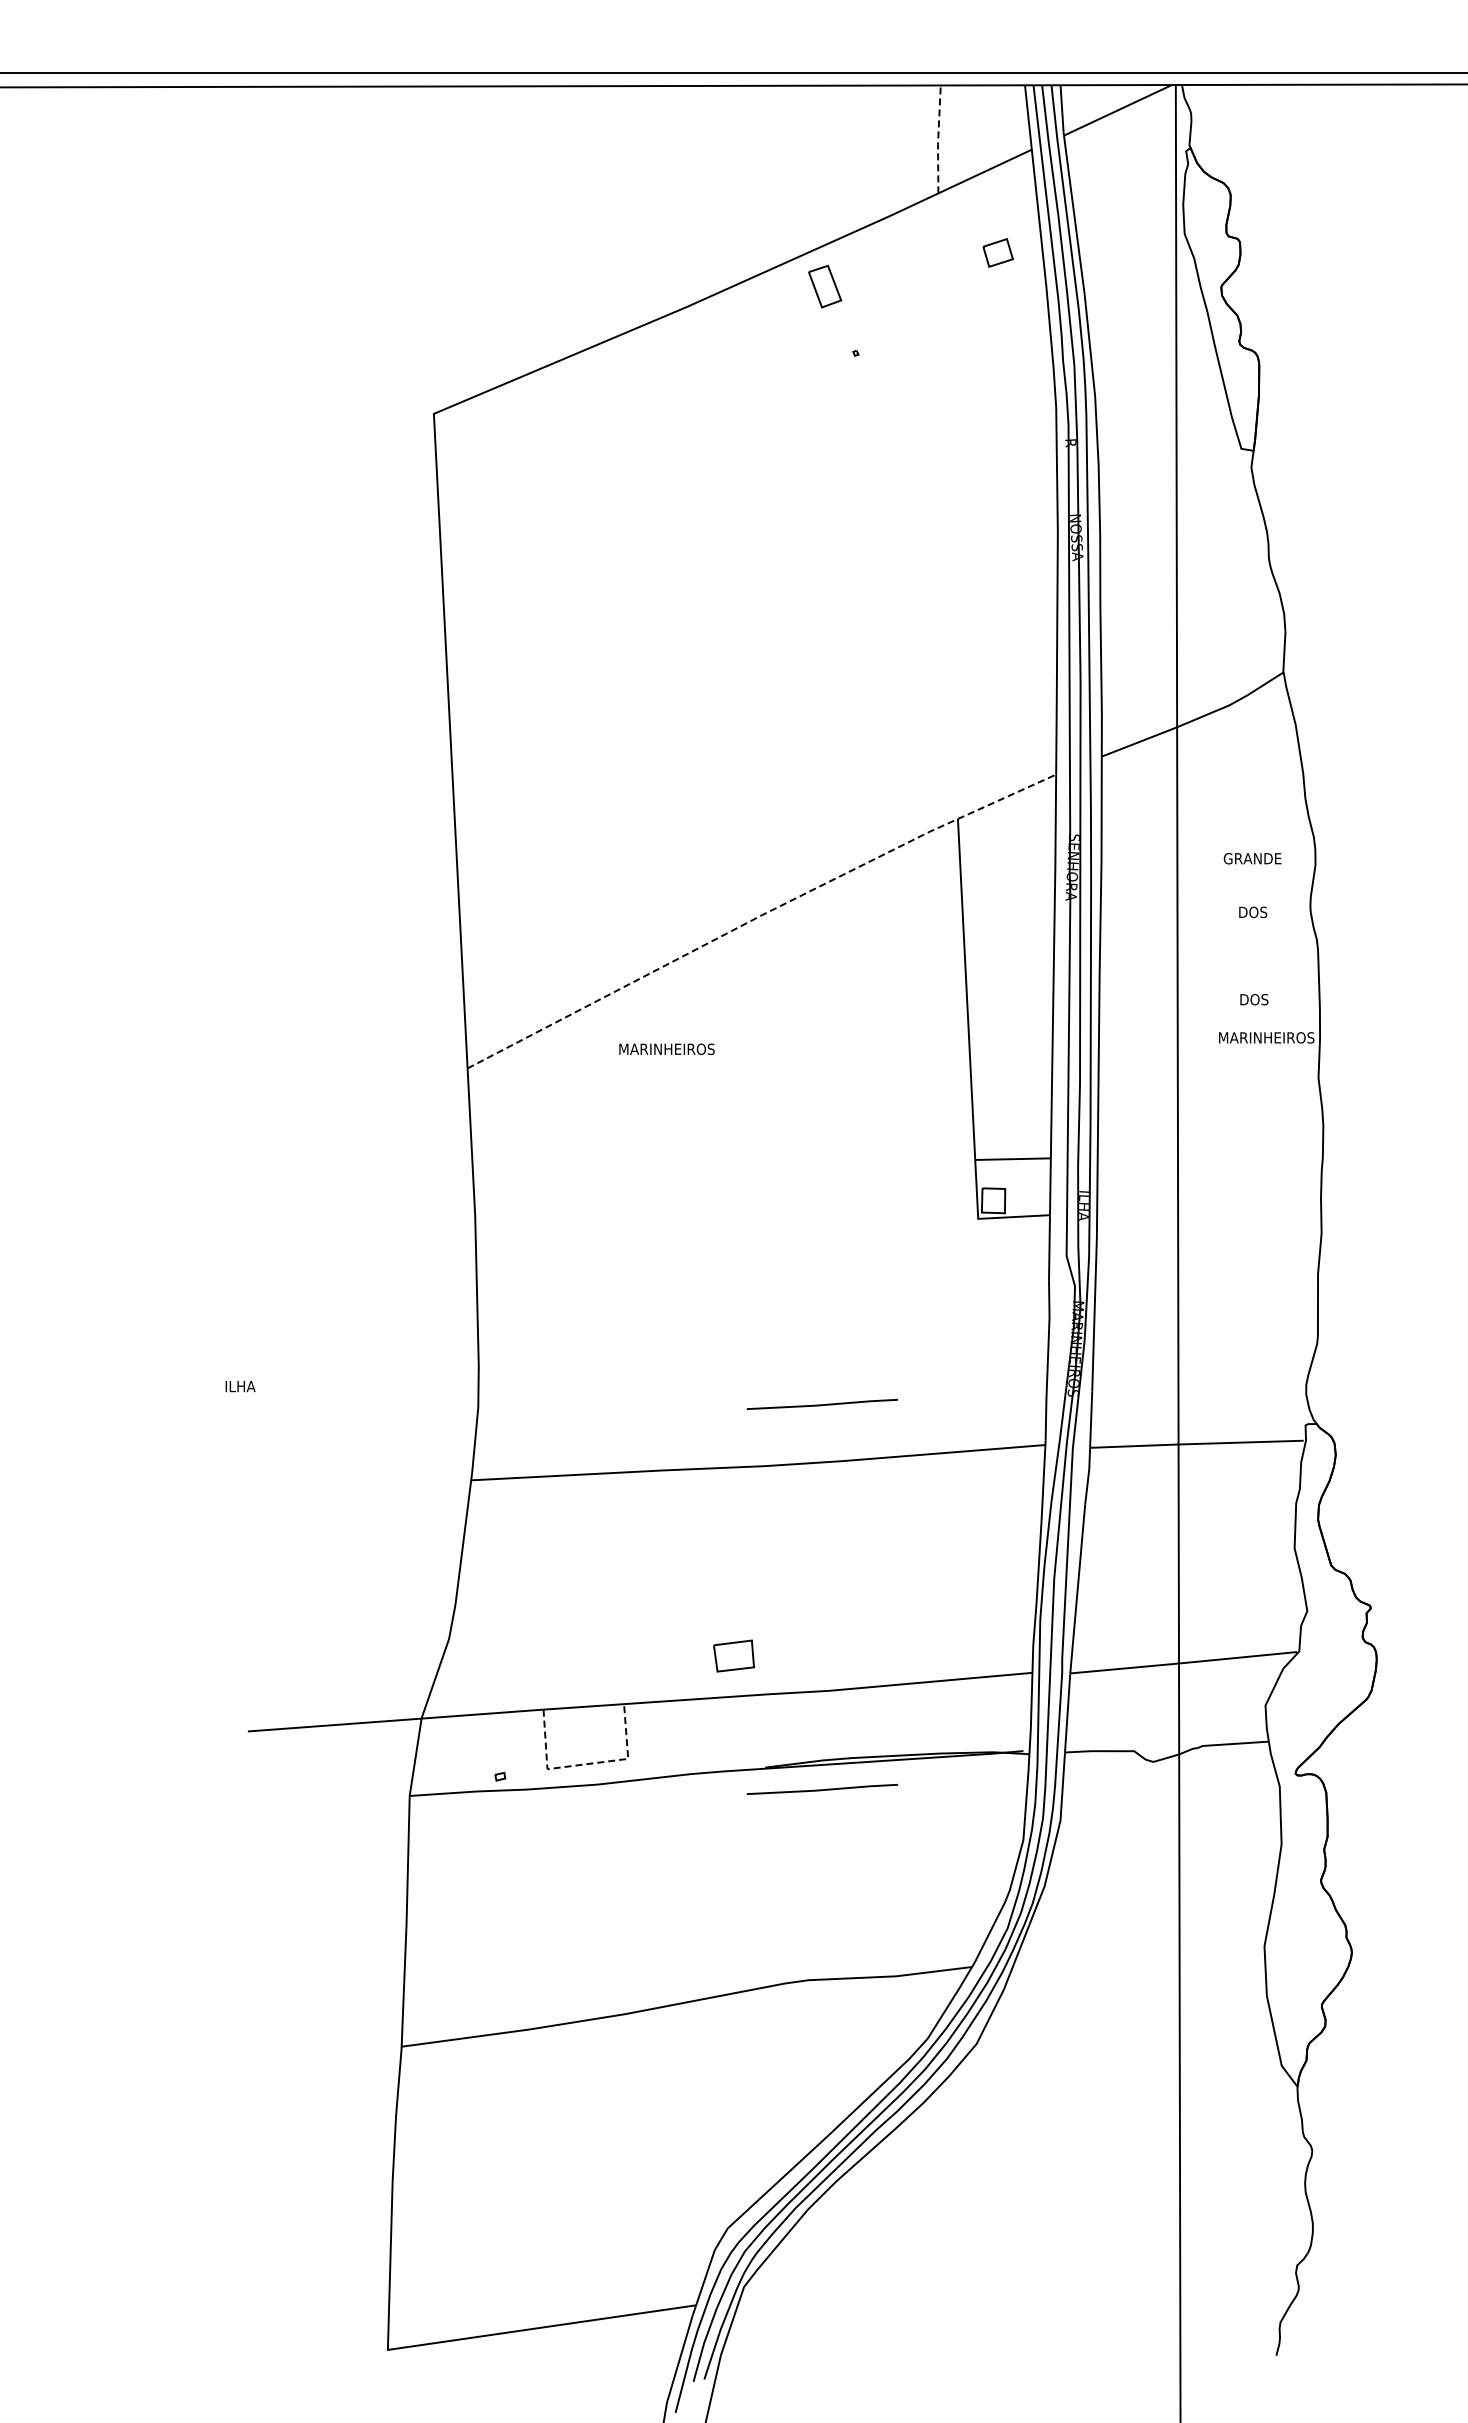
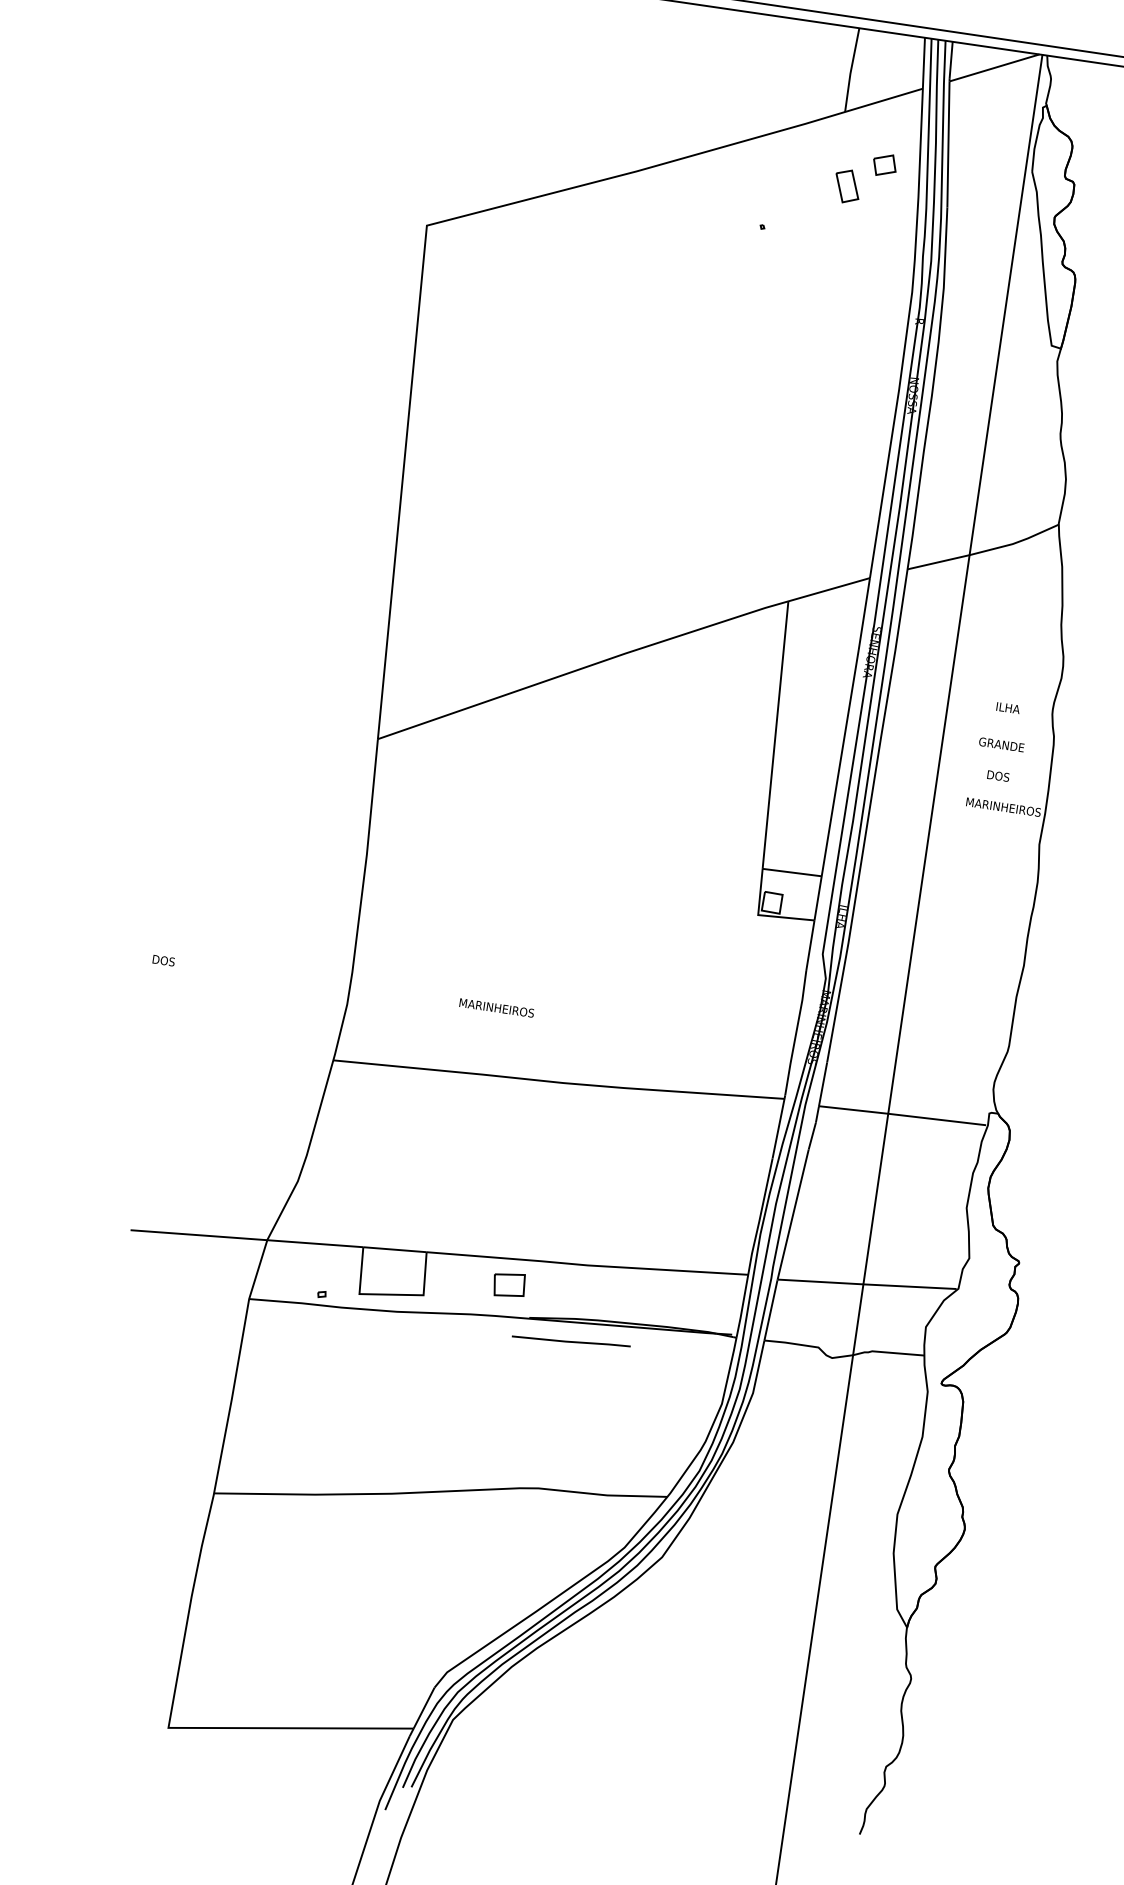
line: (938, 140) -> (851, 70), dashed -> solid
part: (825, 286) -> (847, 186), moved
text: (1252, 858) -> (1001, 744), moved
text: (1254, 912) -> (1008, 708), DOS -> ILHA
line: (760, 915) -> (623, 653), dashed -> solid
text: (666, 1048) -> (496, 1007), moved
text: (241, 1386) -> (165, 960), ILHA -> DOS
line: (822, 1404) -> (615, 1041), removed
part: (733, 1655) -> (508, 1284), moved
line: (585, 1764) -> (389, 1294), dashed -> solid

